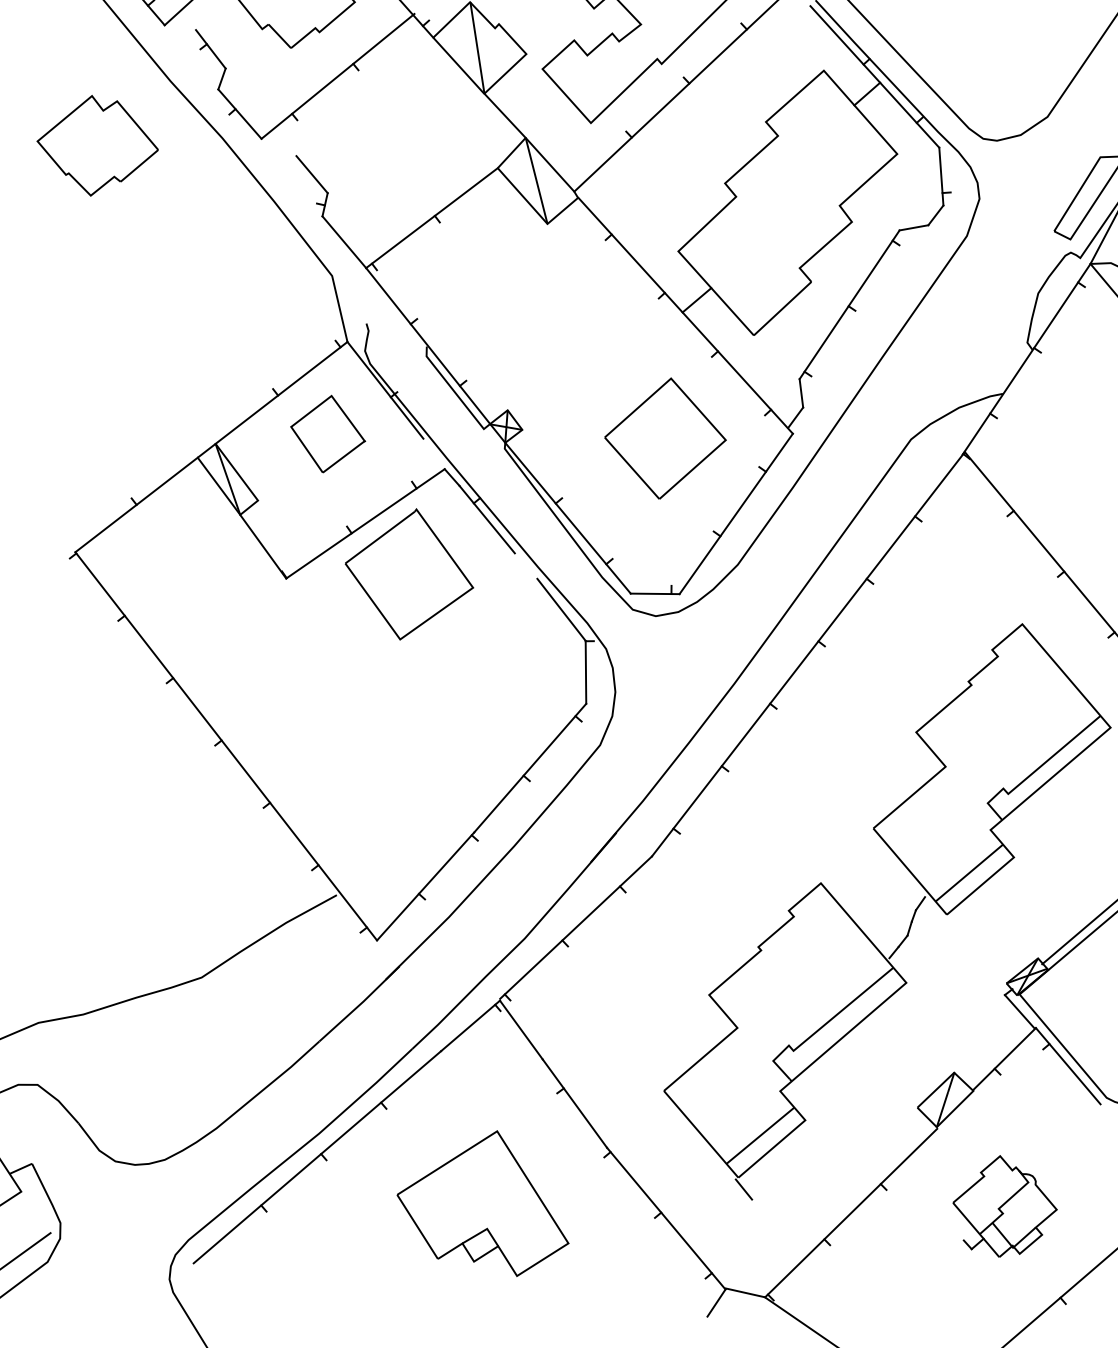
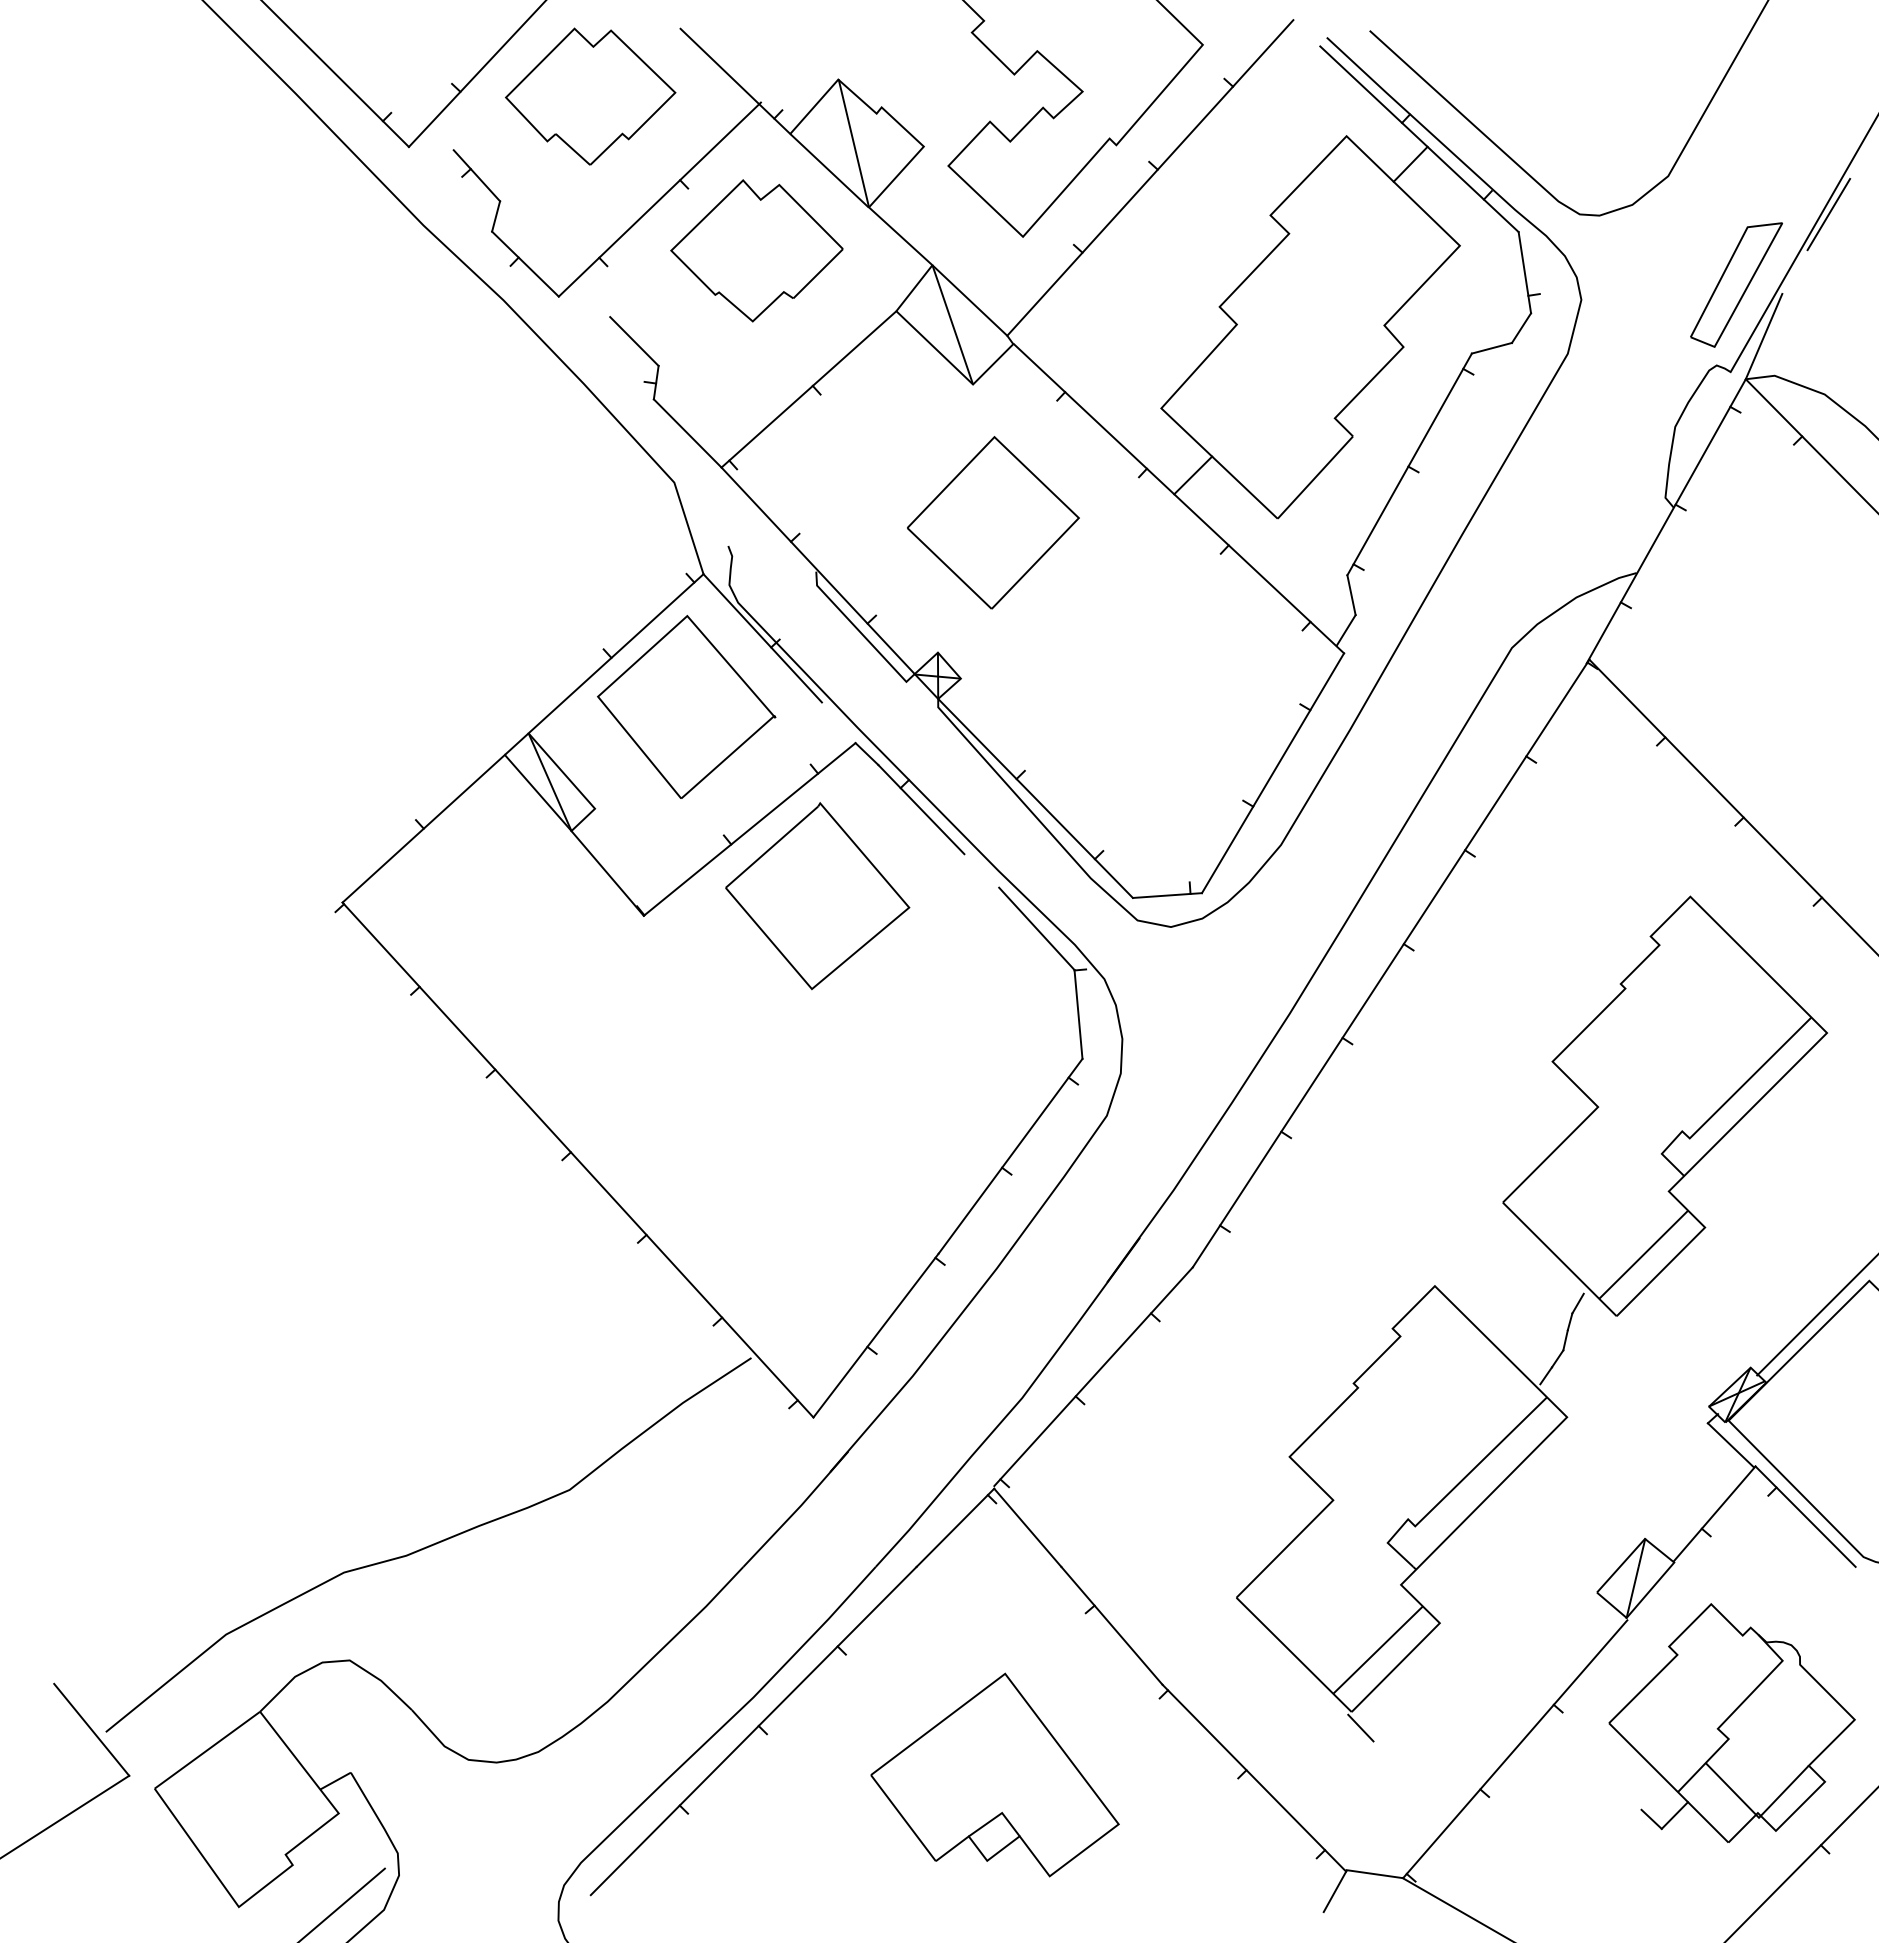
part: (97, 146) -> (756, 250), moved
part: (328, 433) -> (686, 706), size x1.67
part: (665, 438) -> (993, 522), moved
part: (1004, 1206) -> (1731, 1722), size x1.67

